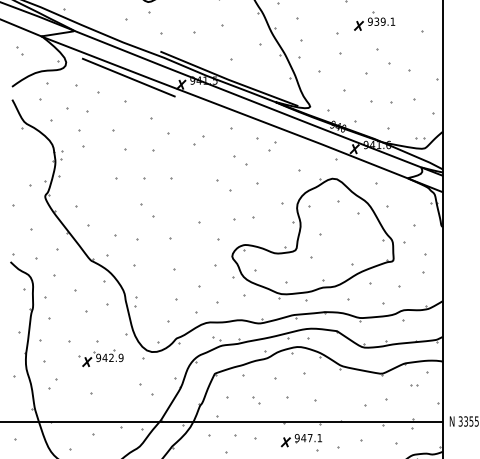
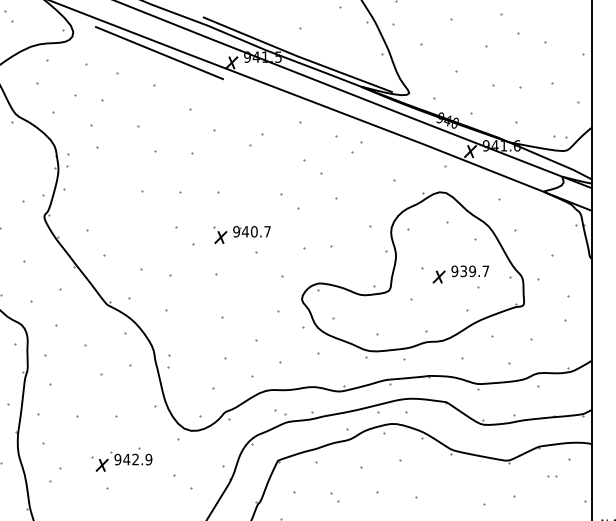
part: (188, 209) -> (241, 234), added
part: (347, 240) -> (460, 277), added
part: (100, 358) -> (120, 460), moved

